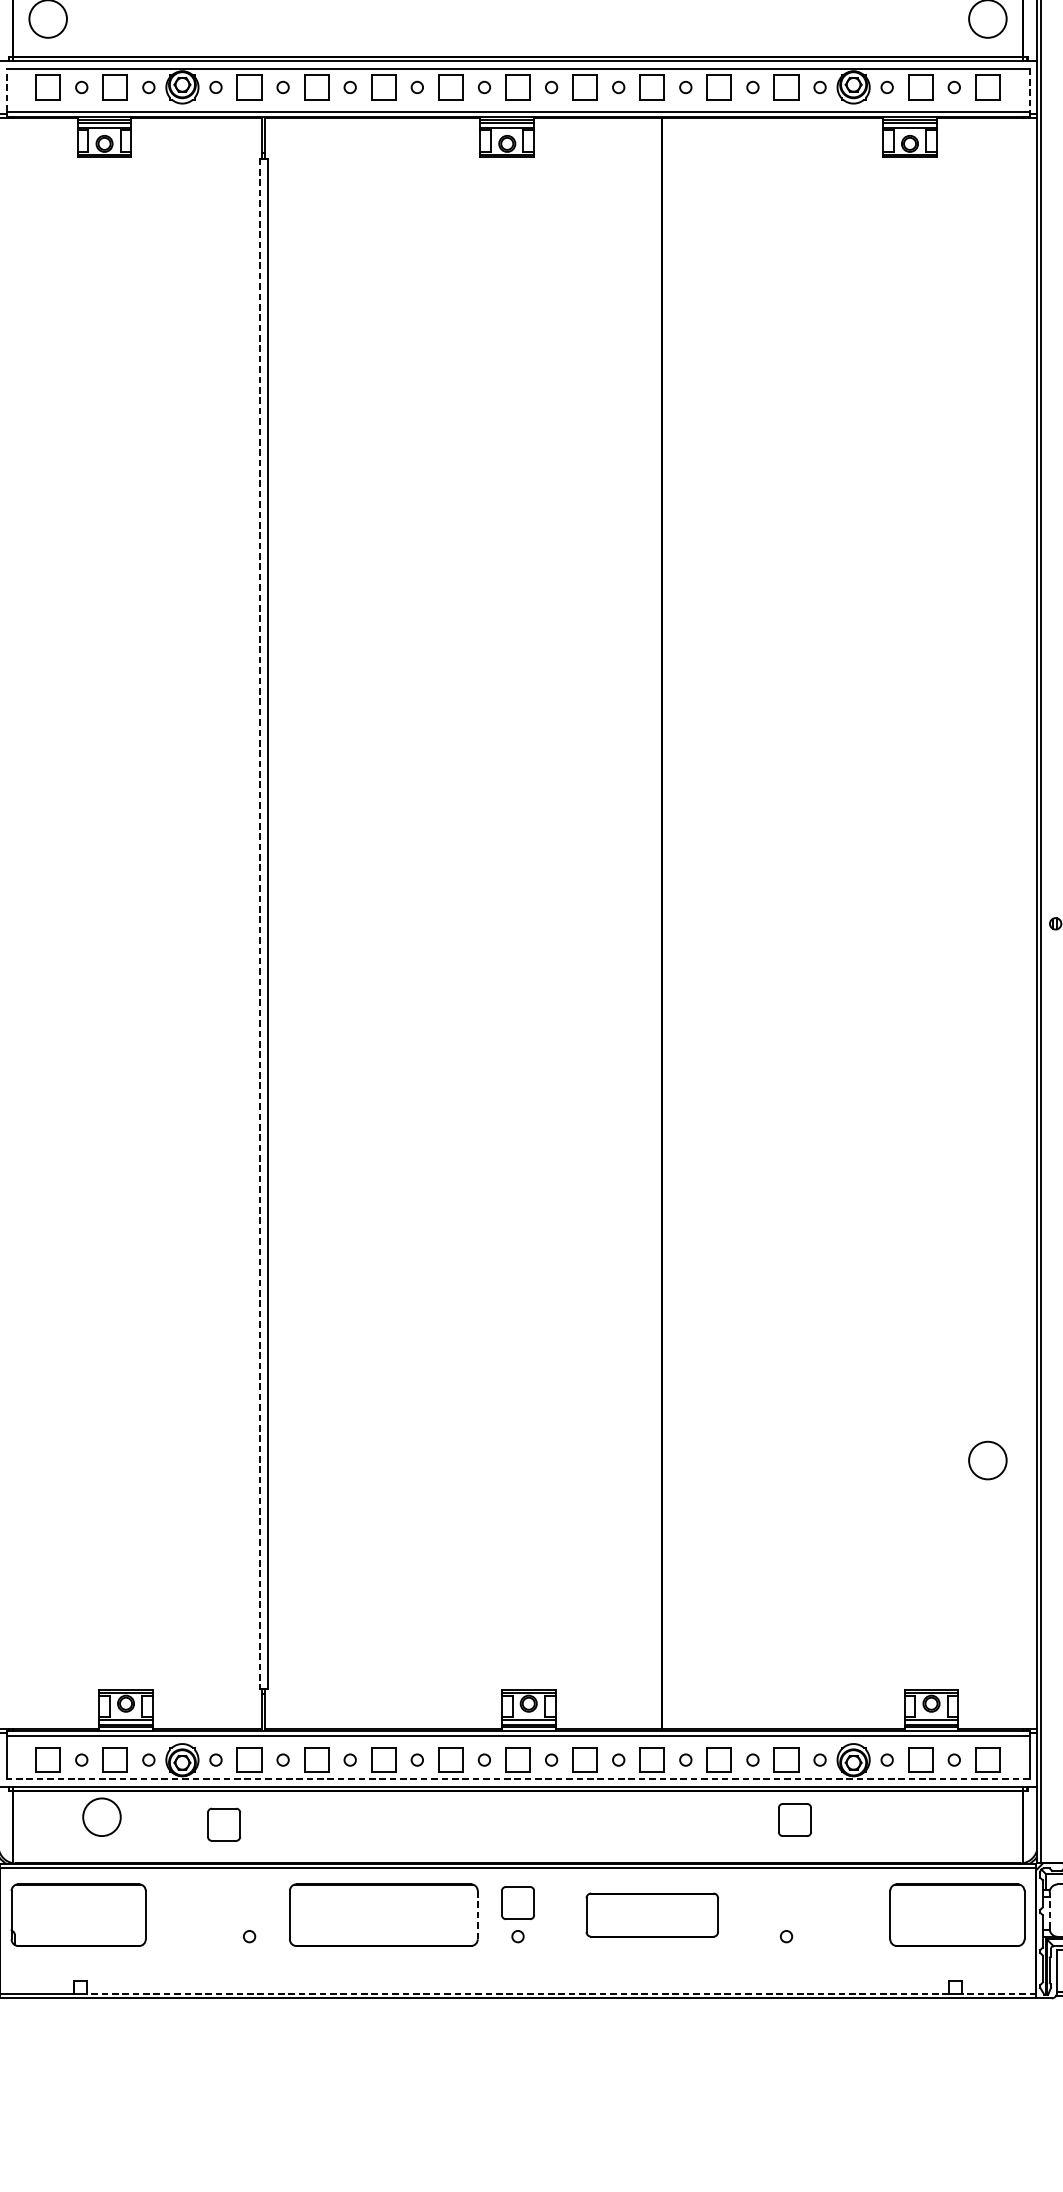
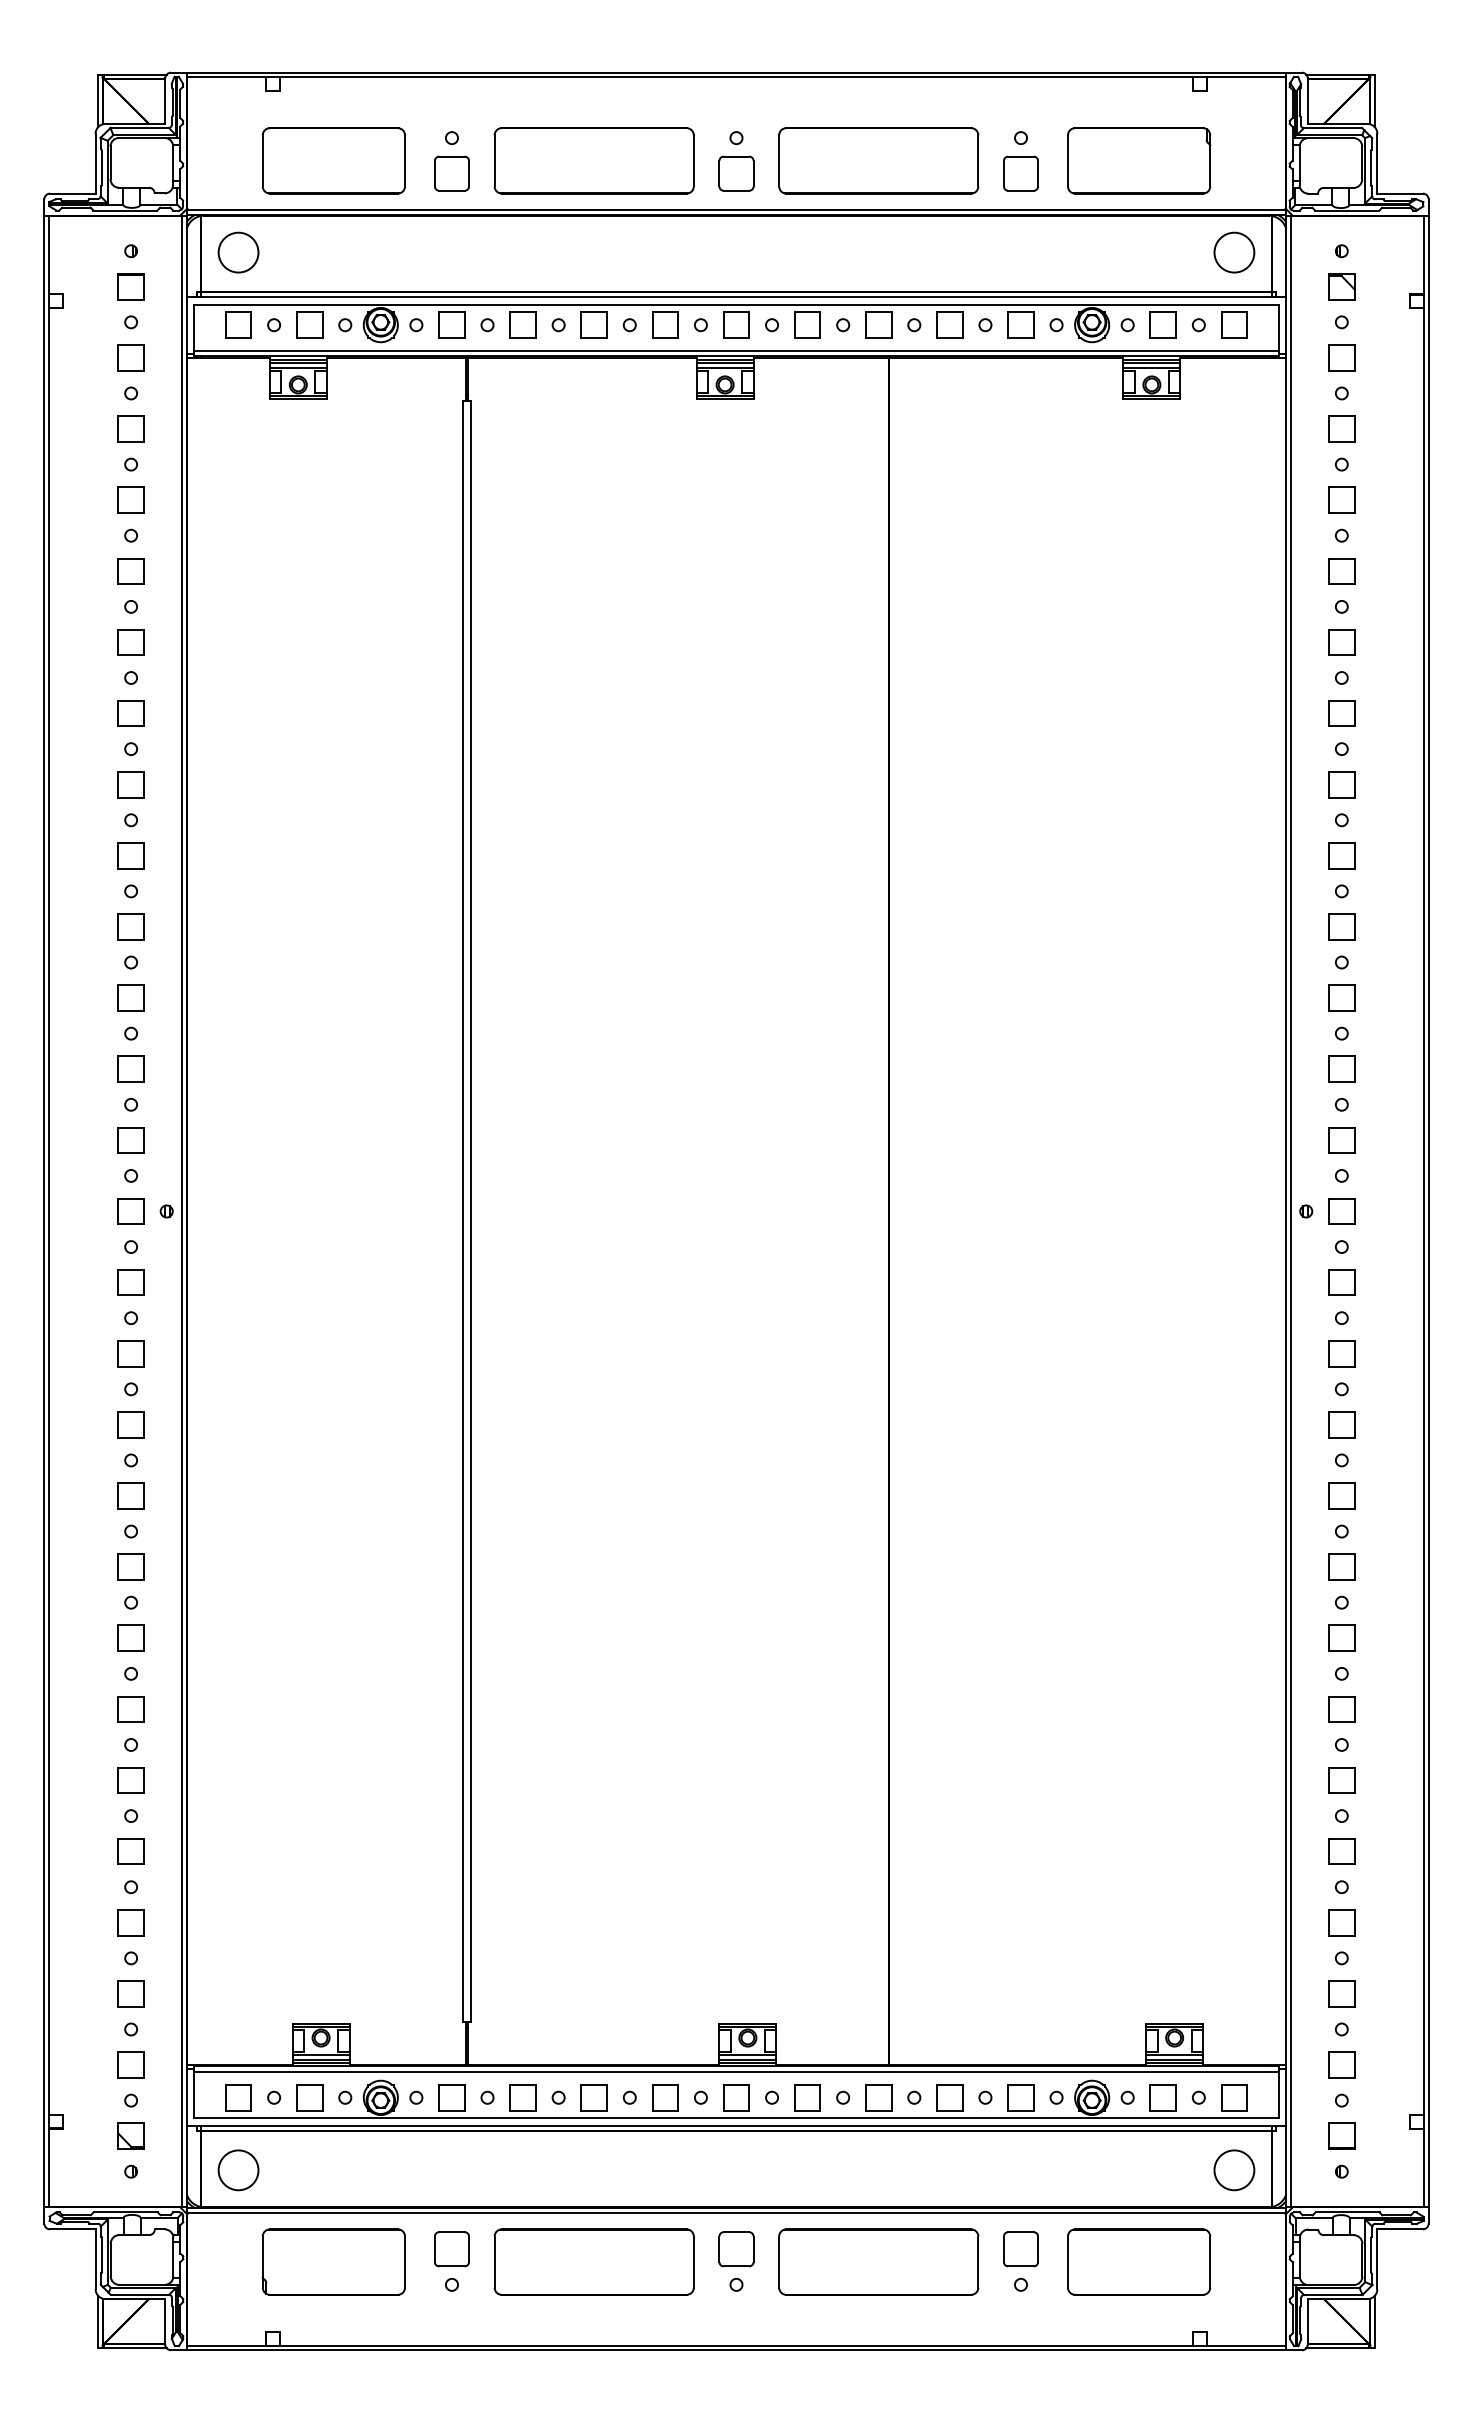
line: (6, 90) -> (194, 328), dashed -> solid
line: (1029, 90) -> (1278, 328), dashed -> solid
line: (259, 923) -> (462, 1211), dashed -> solid
circle: (987, 1460) -> (1234, 2170), moved
line: (518, 1778) -> (736, 2117), dashed -> solid
circle: (101, 1817) -> (238, 2170), moved
part: (794, 1820) -> (1020, 2249), moved
part: (223, 1824) -> (451, 2249), moved
line: (1049, 1911) -> (1299, 2258), dashed -> solid
part: (78, 1914) -> (333, 2261), moved
part: (652, 1914) -> (878, 2261), size x1.43
part: (957, 1914) -> (1139, 2261), moved
line: (477, 1915) -> (693, 2262), dashed -> solid
line: (518, 1993) -> (736, 2345), dashed -> solid
line: (999, 1993) -> (1246, 2345), dashed -> solid

